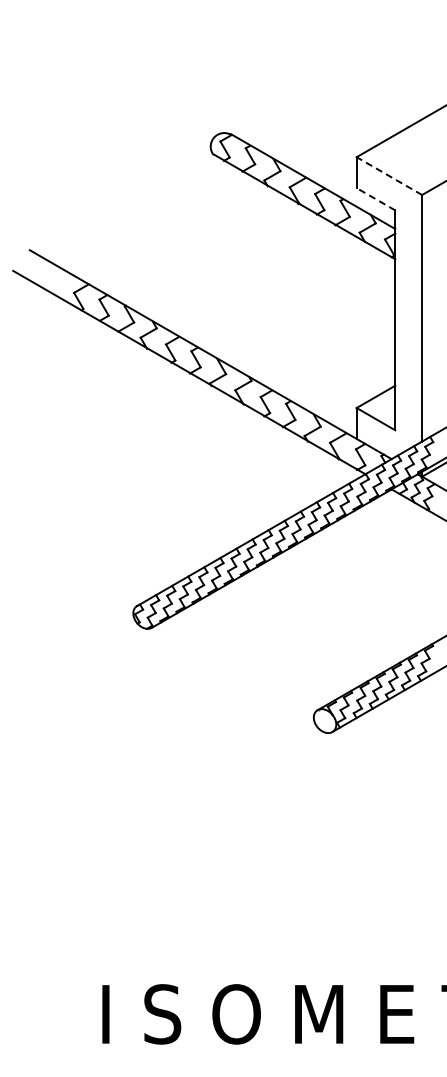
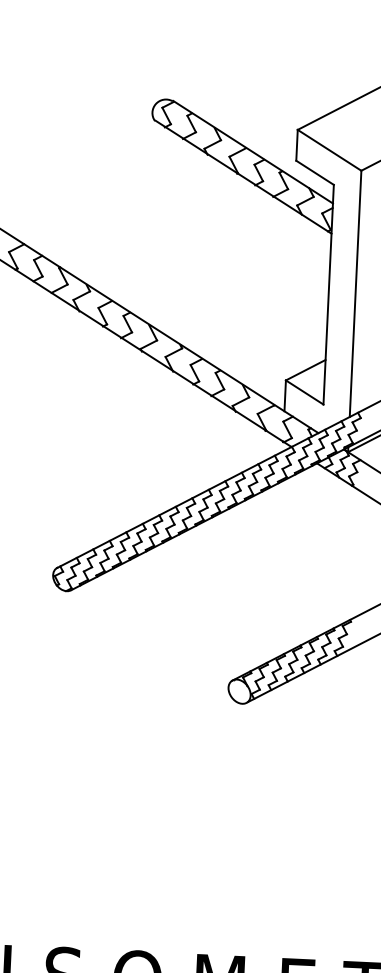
line: (389, 176) -> (329, 150), dashed -> solid
line: (375, 199) -> (314, 173), dashed -> solid

